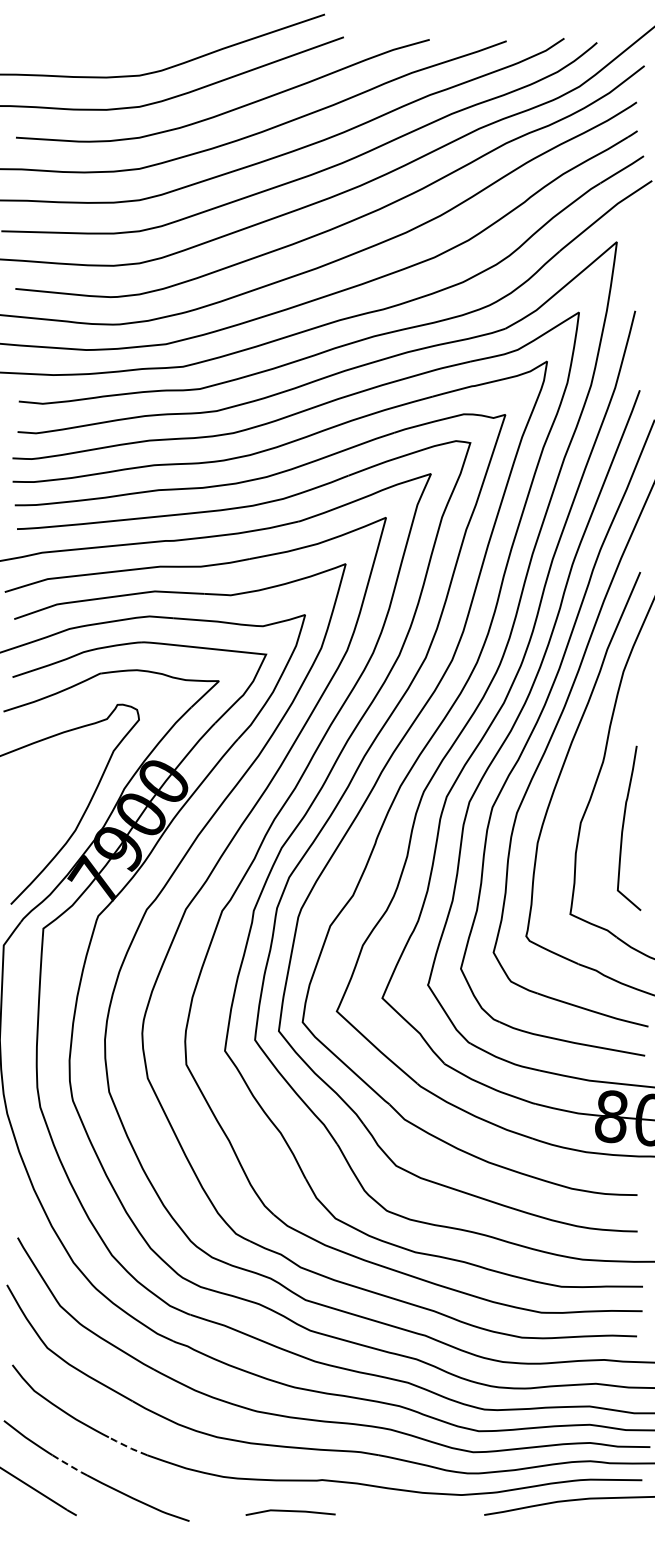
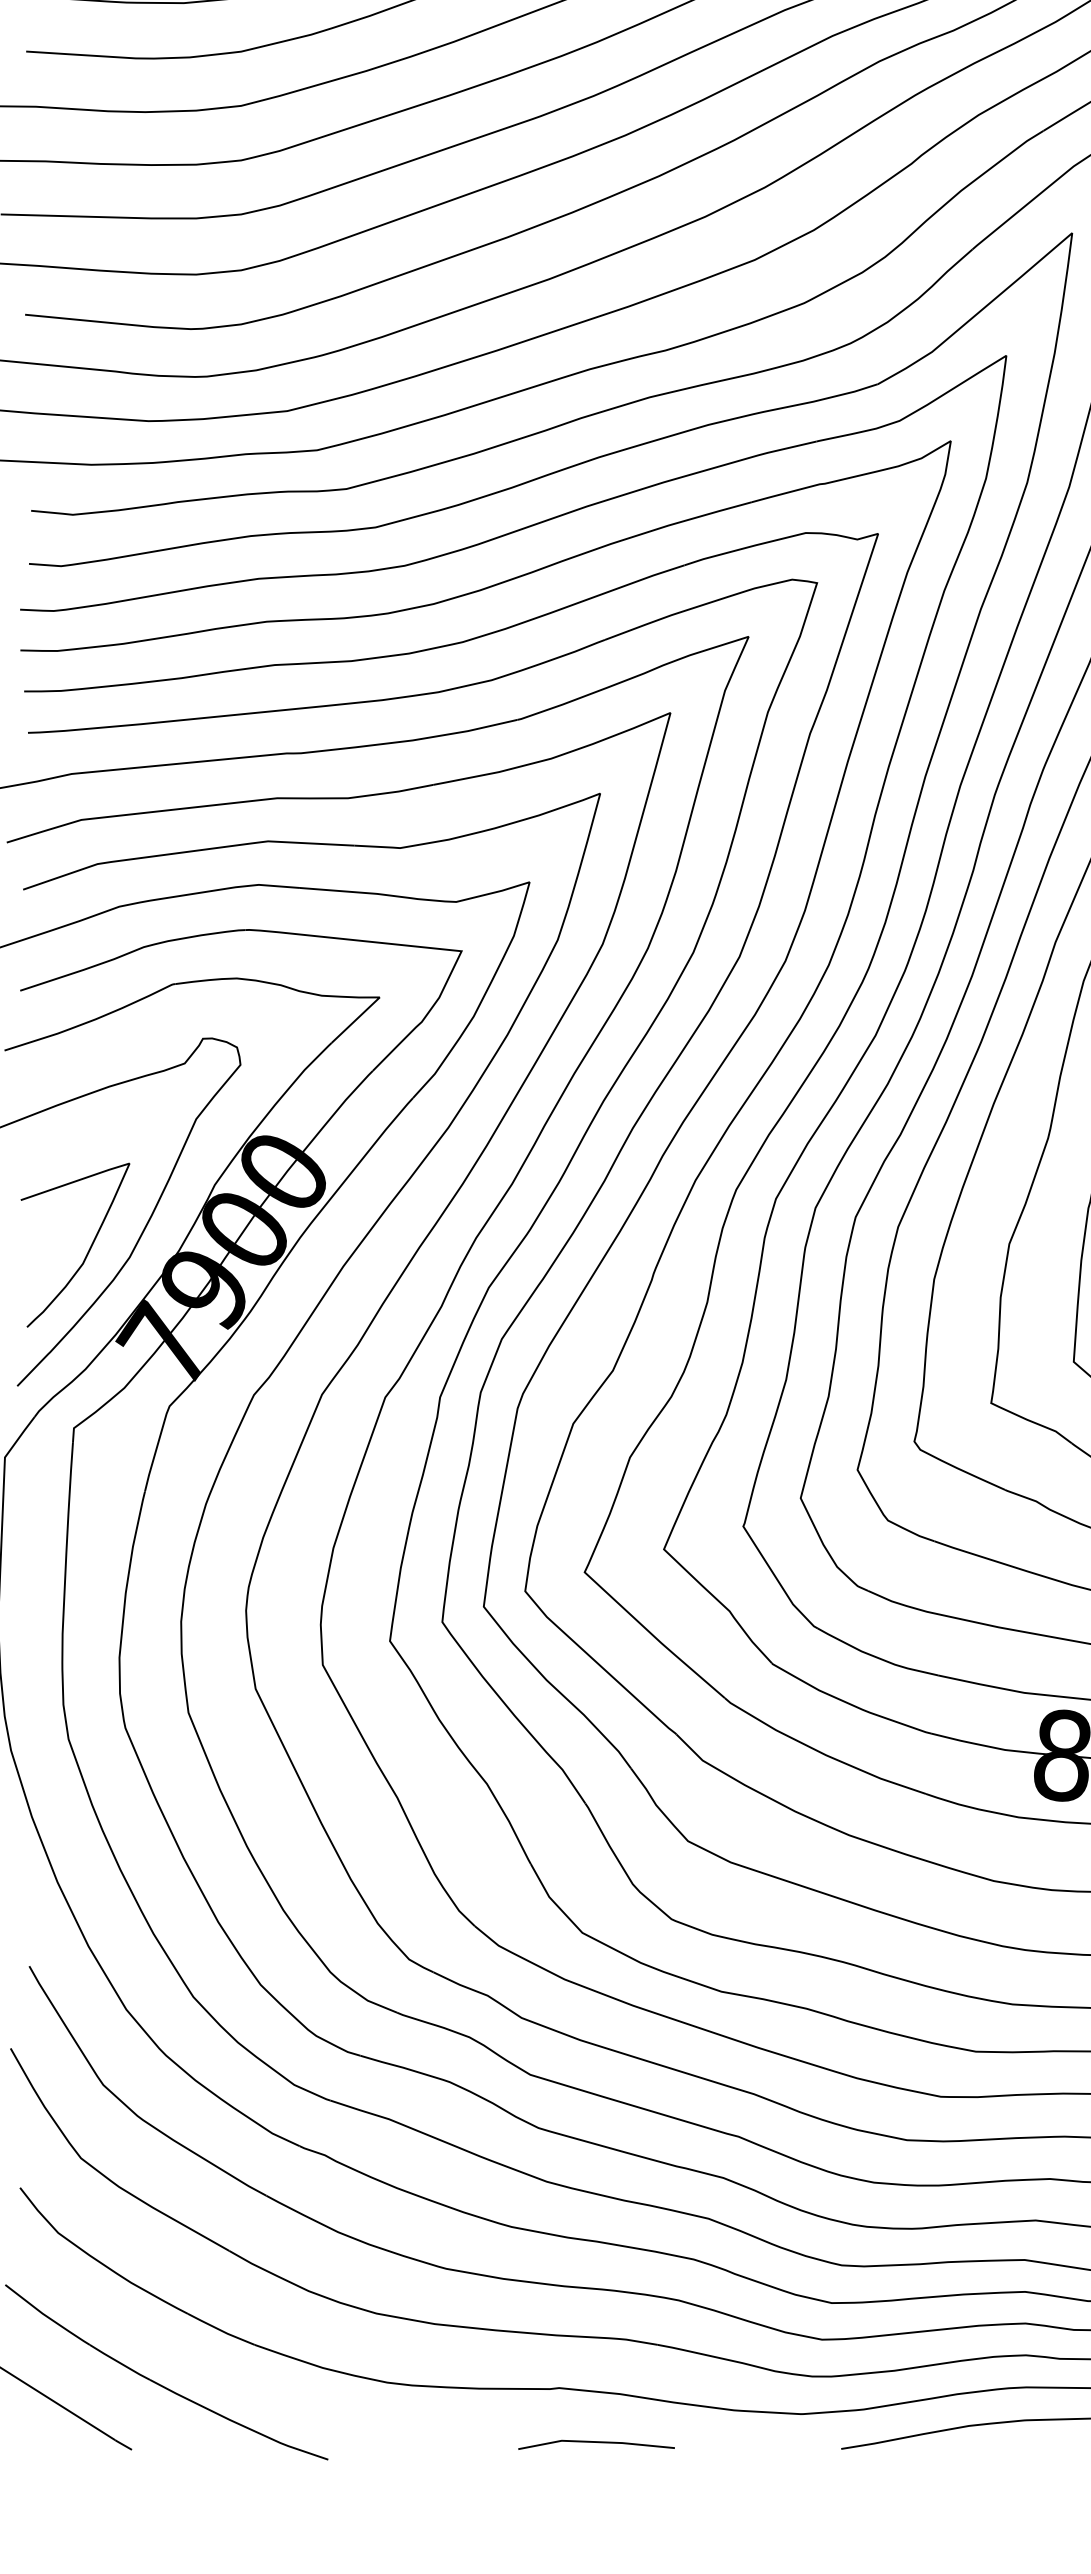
curve: (51, 825) -> (88, 1248), added
line: (127, 1446) -> (220, 2329), dashed -> solid
line: (69, 1465) -> (119, 2362), dashed -> solid
line: (290, 1511) -> (596, 2442), moved

